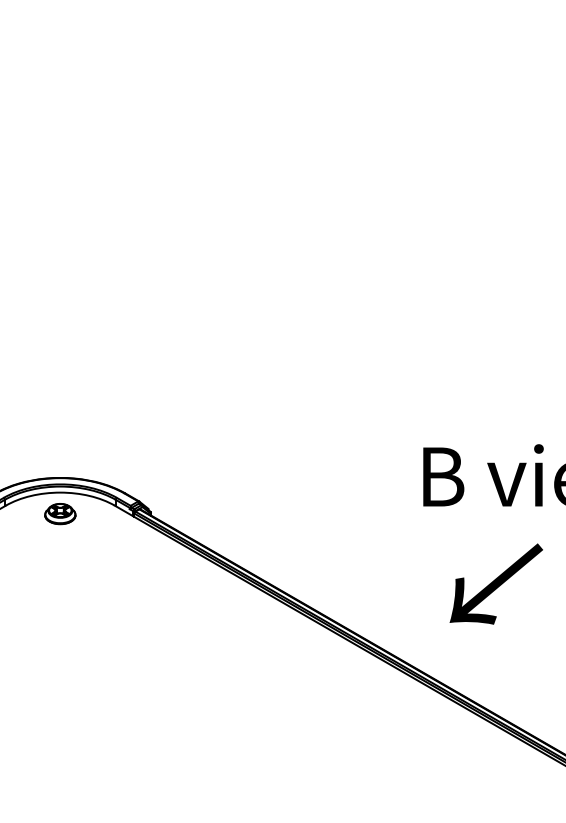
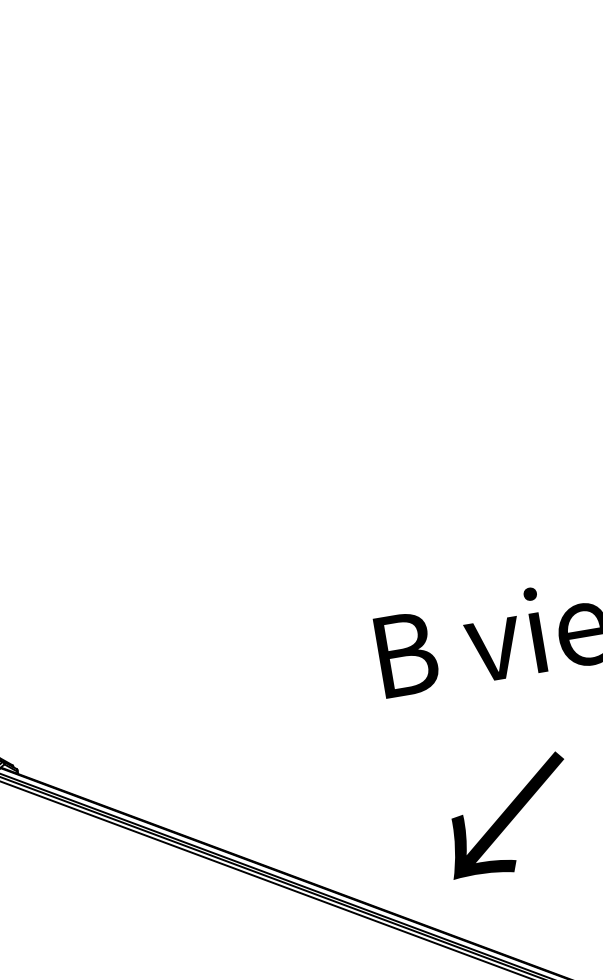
text: (495, 583) -> (506, 815), moved

